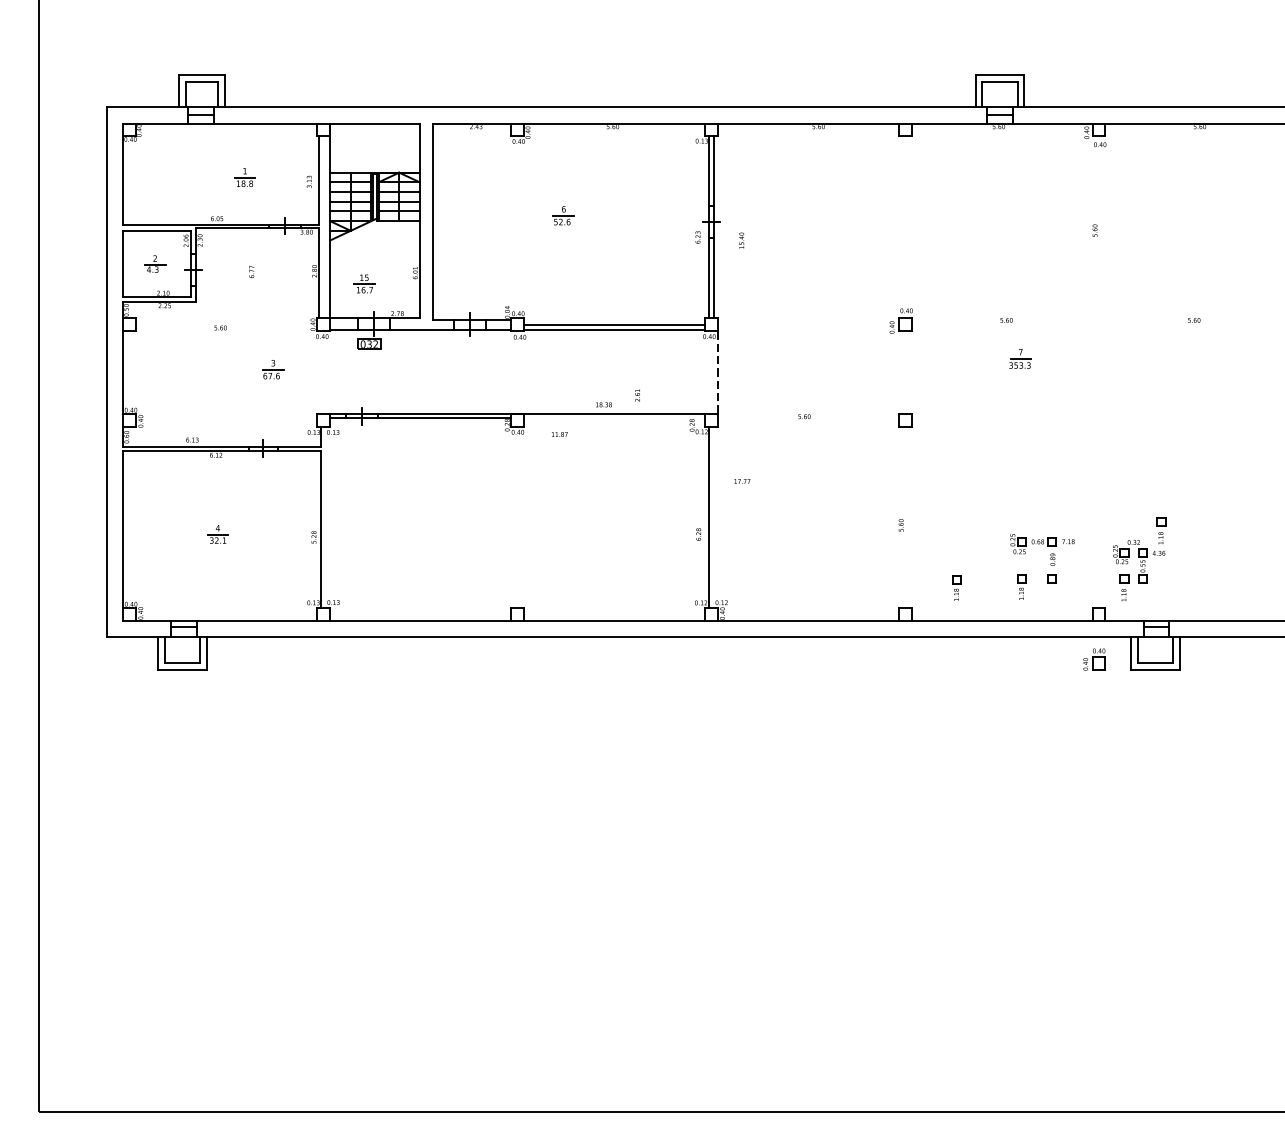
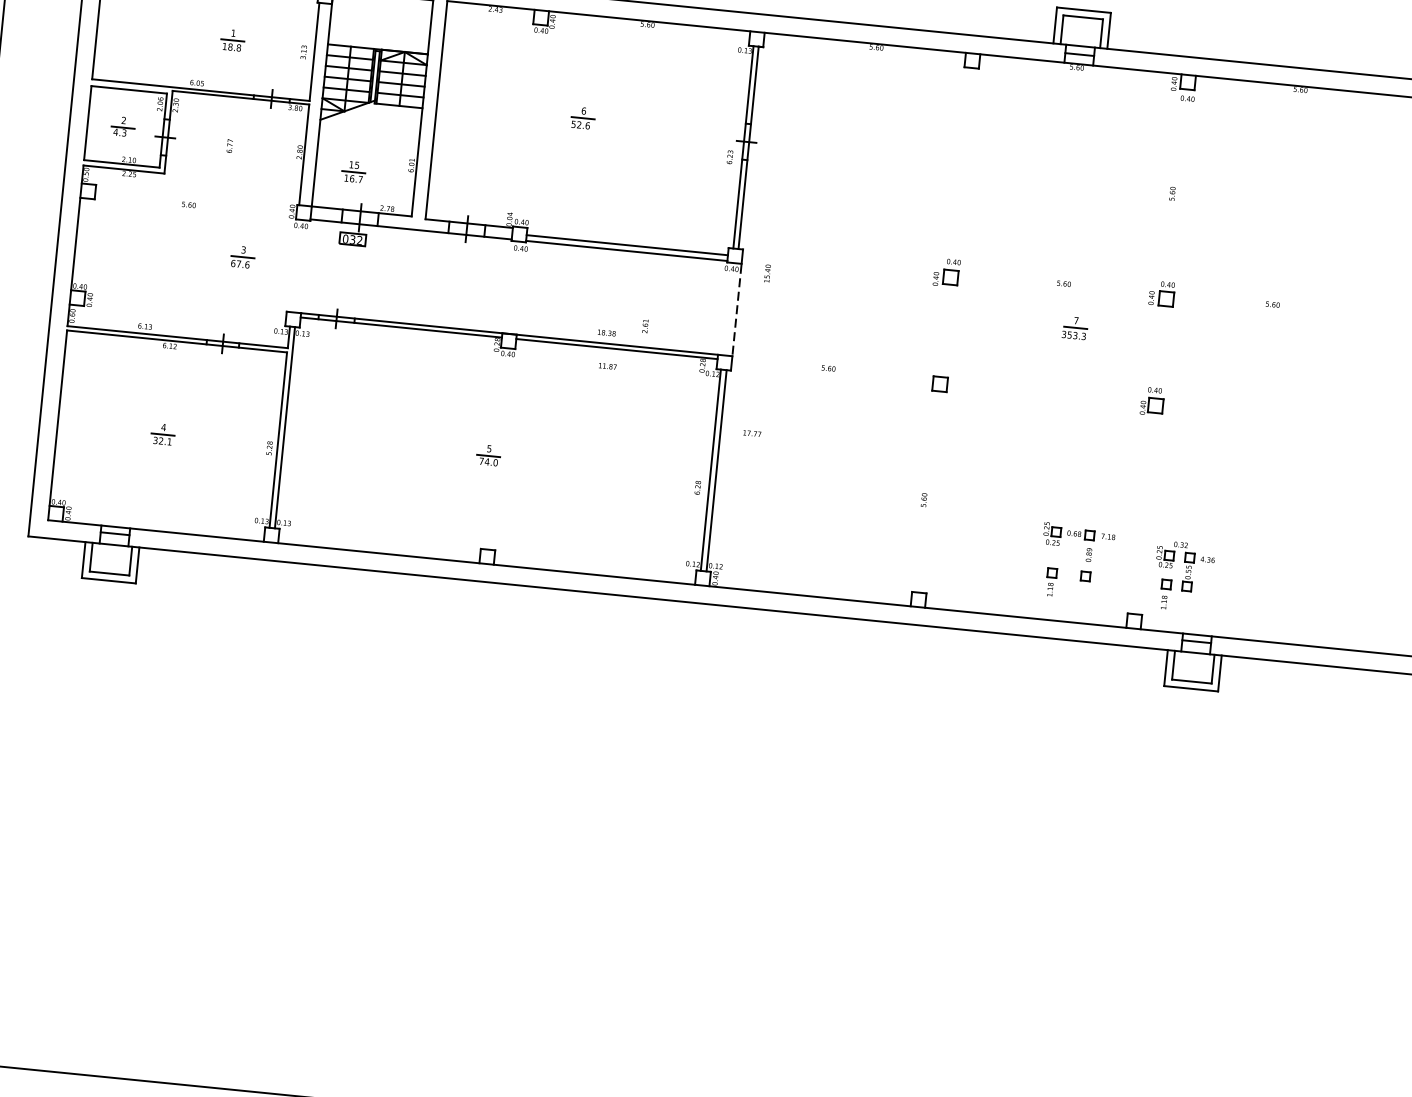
text: (741, 240) -> (767, 273), moved
part: (1095, 416) -> (1152, 400), added
line: (613, 418) -> (615, 349), added
text: (559, 434) -> (607, 366), moved
line: (325, 517) -> (284, 427), added
line: (713, 517) -> (716, 470), added
part: (509, 524) -> (488, 455), added
part: (1161, 530) -> (1213, 534), removed
part: (956, 587) -> (978, 575), removed
part: (1094, 659) -> (1161, 293), moved

